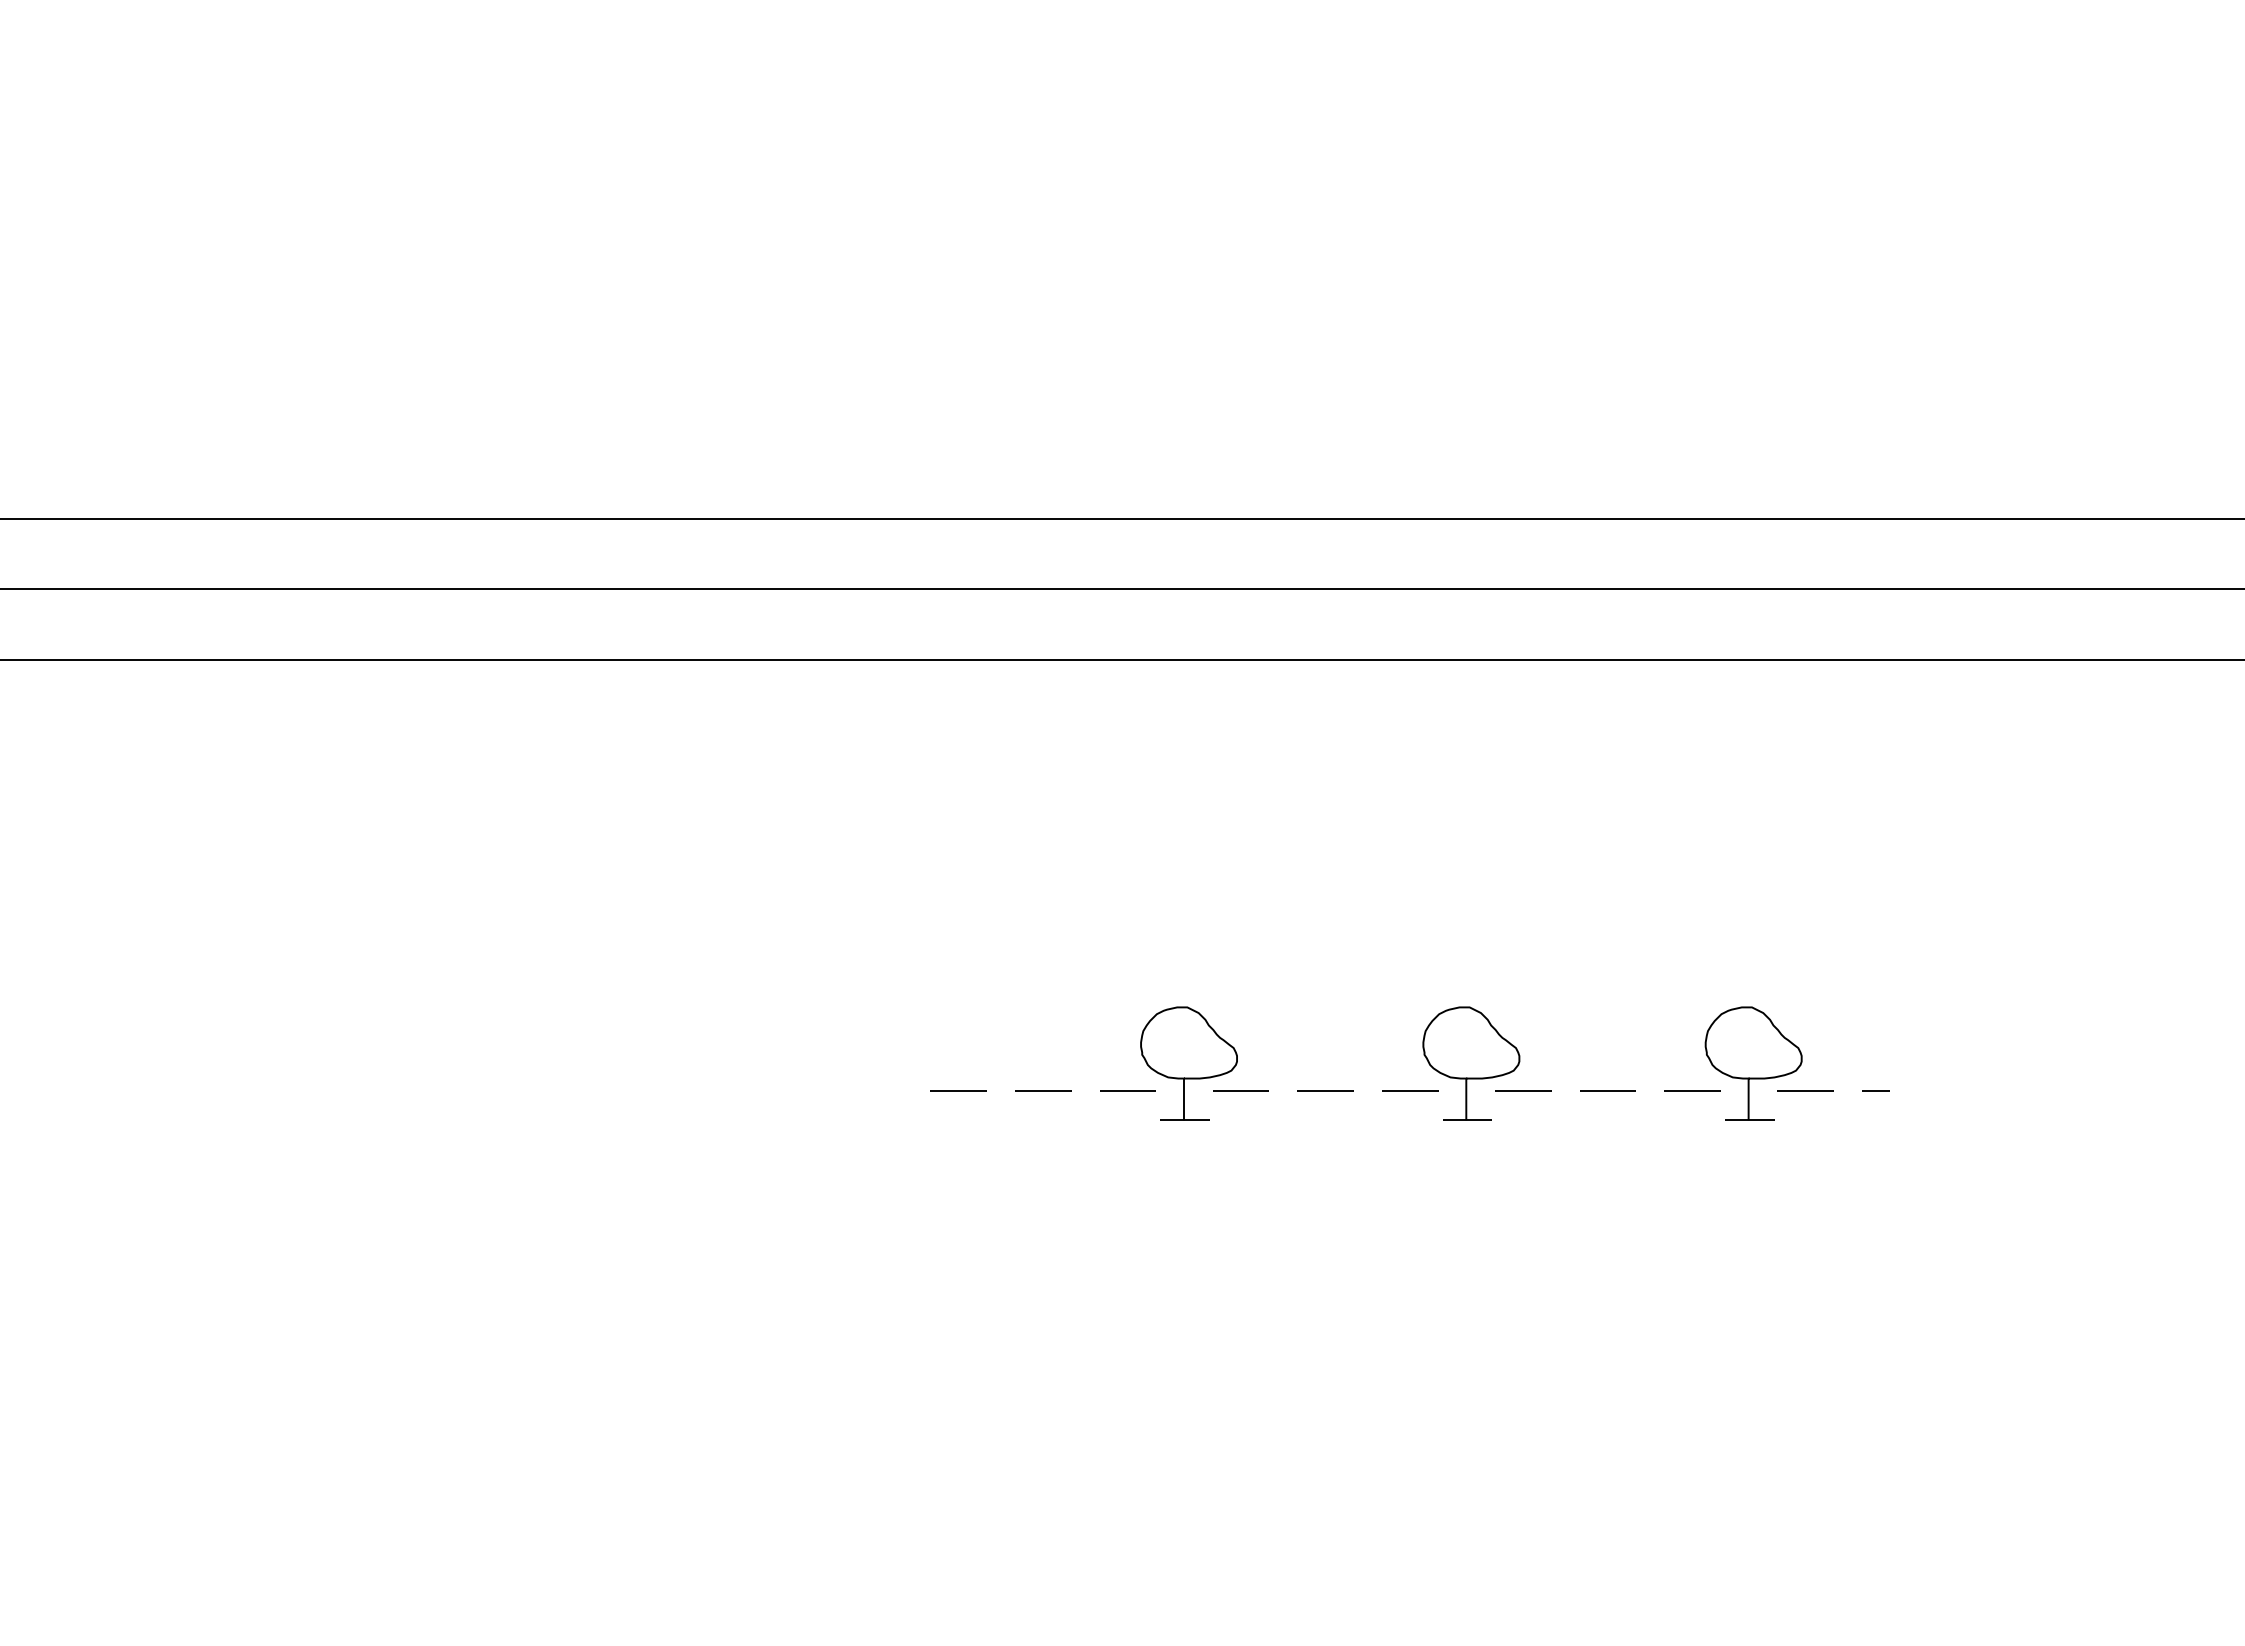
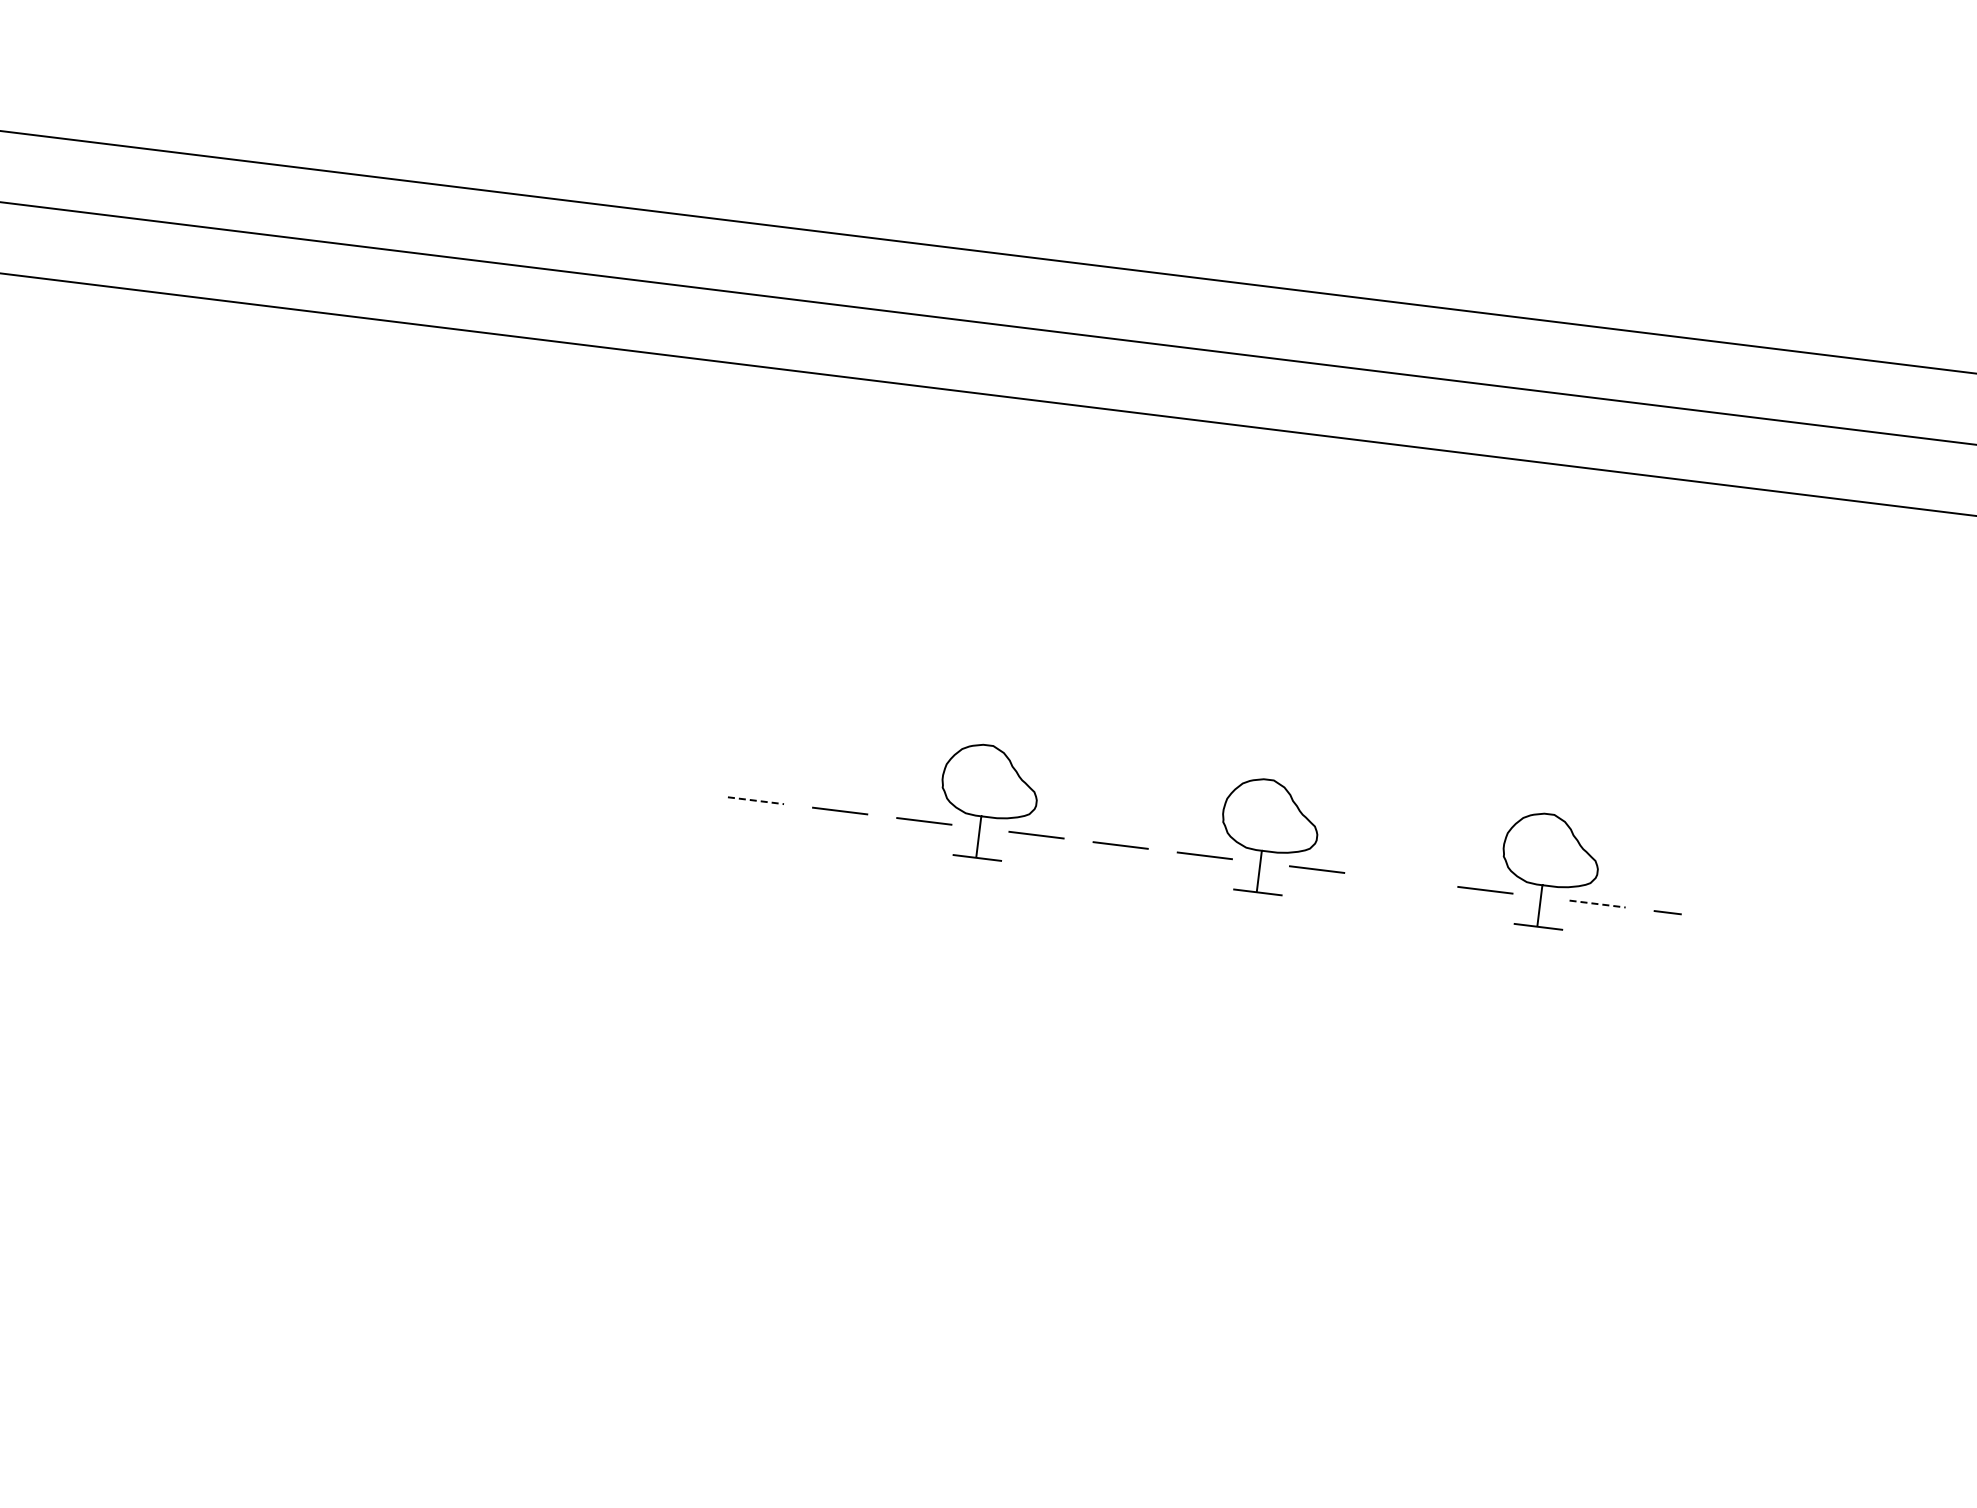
line: (959, 1090) -> (756, 800), solid -> dashed
line: (1607, 1090) -> (1400, 879), removed
line: (1806, 1090) -> (1598, 904), solid -> dashed

